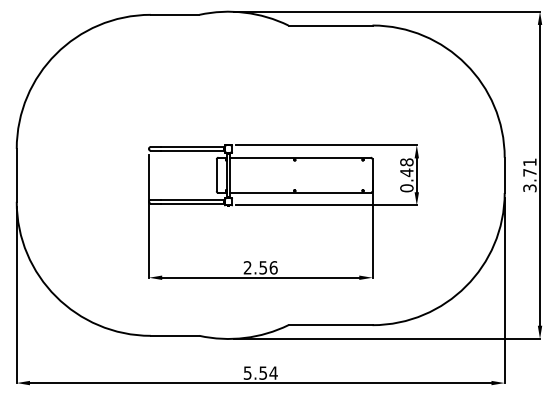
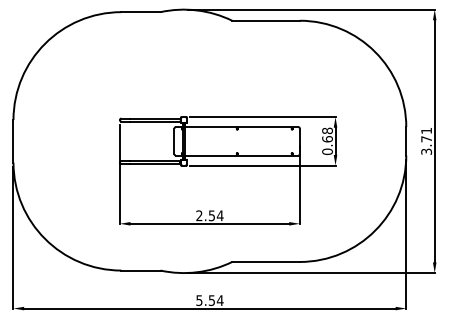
text: (406, 172) -> (327, 139), 0.48 -> 0.68
text: (273, 267) -> (220, 215), 2.56 -> 2.54

